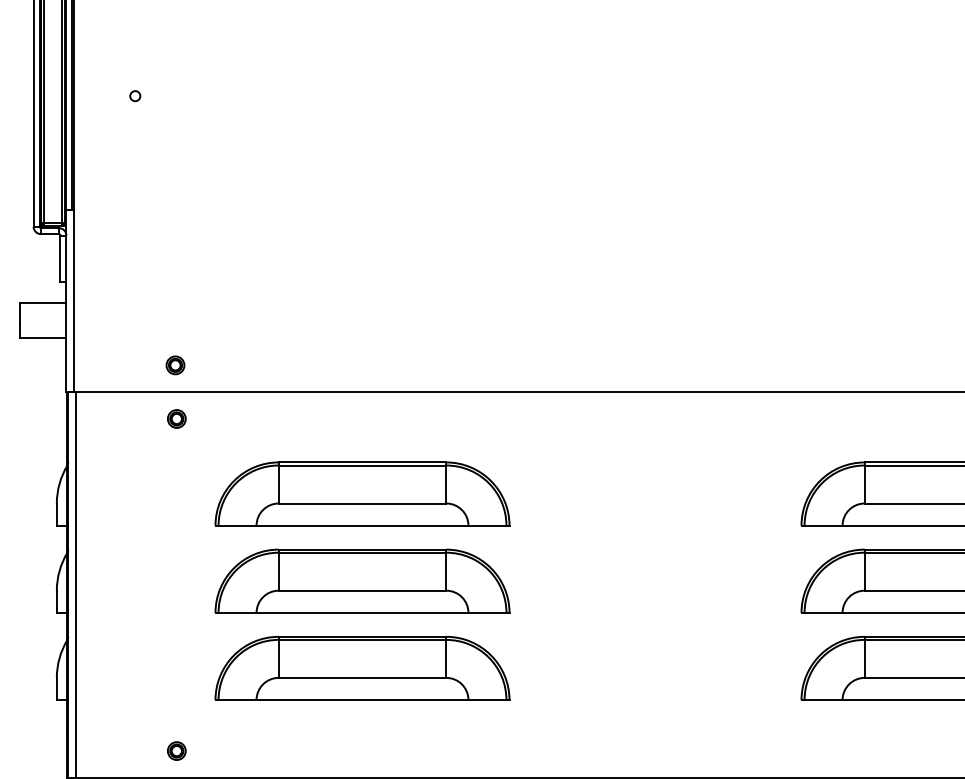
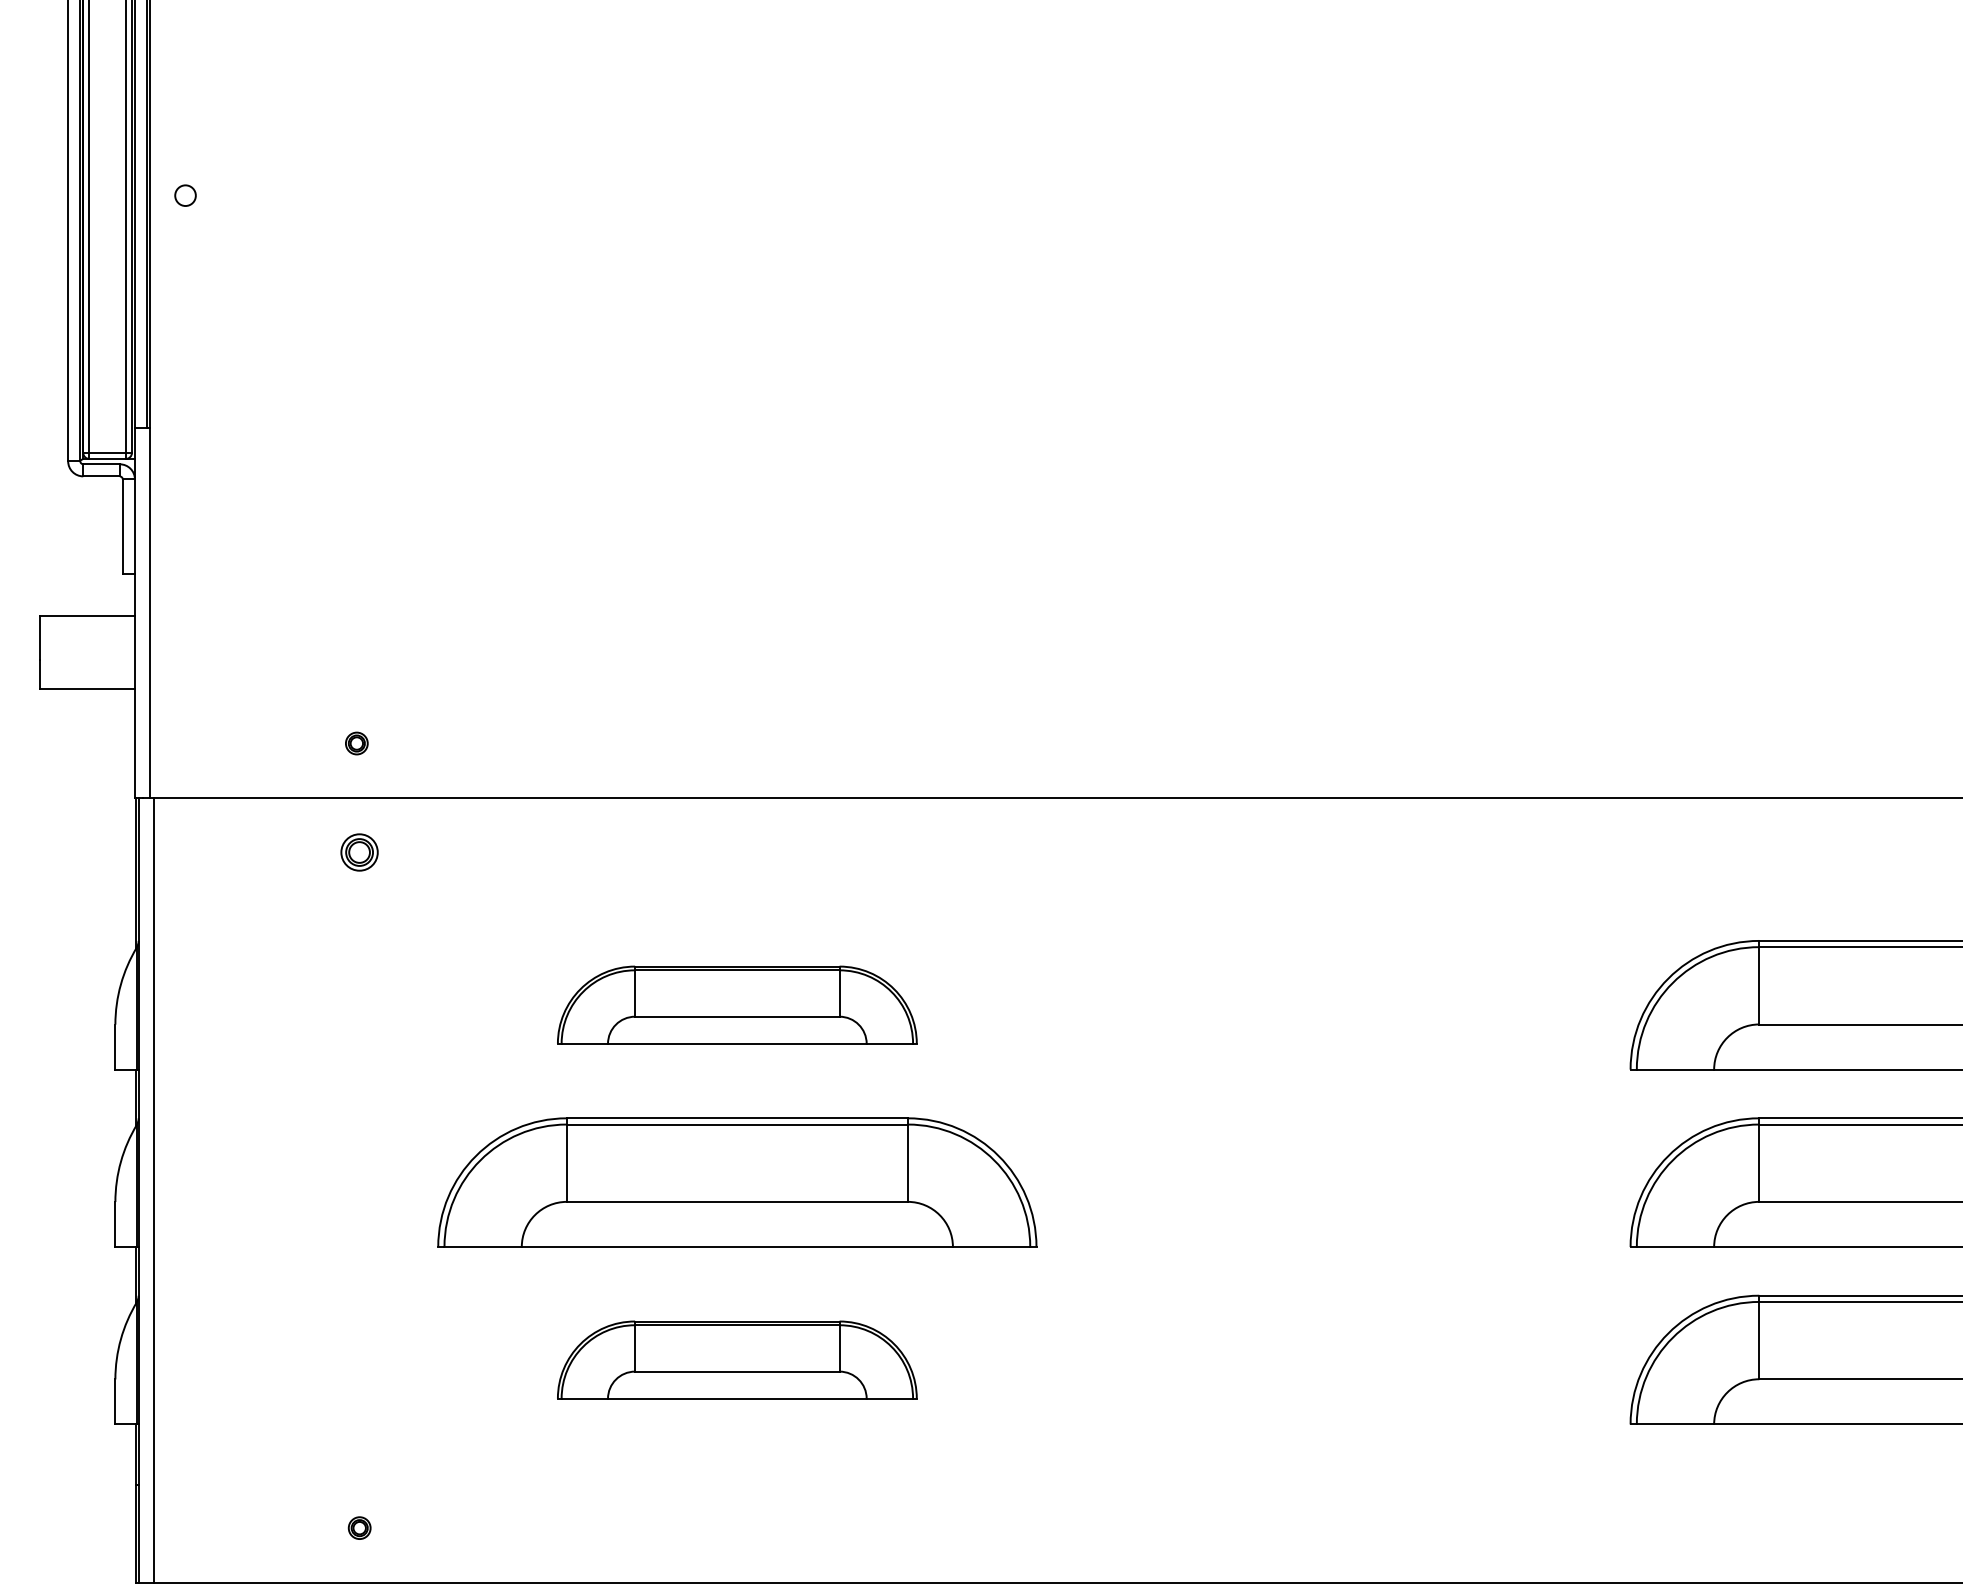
circle: (135, 96) -> (185, 196), moved
part: (175, 365) -> (356, 743), size x0.6
part: (362, 493) -> (737, 1004), size x0.6
part: (362, 668) -> (737, 1360), size x0.6
part: (176, 750) -> (358, 1527), size x0.6

